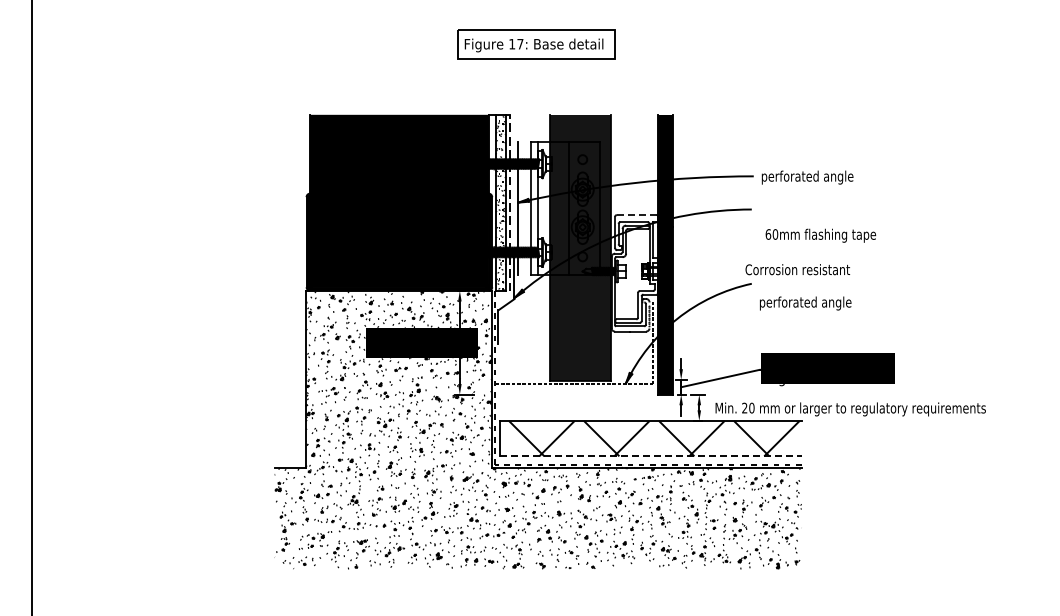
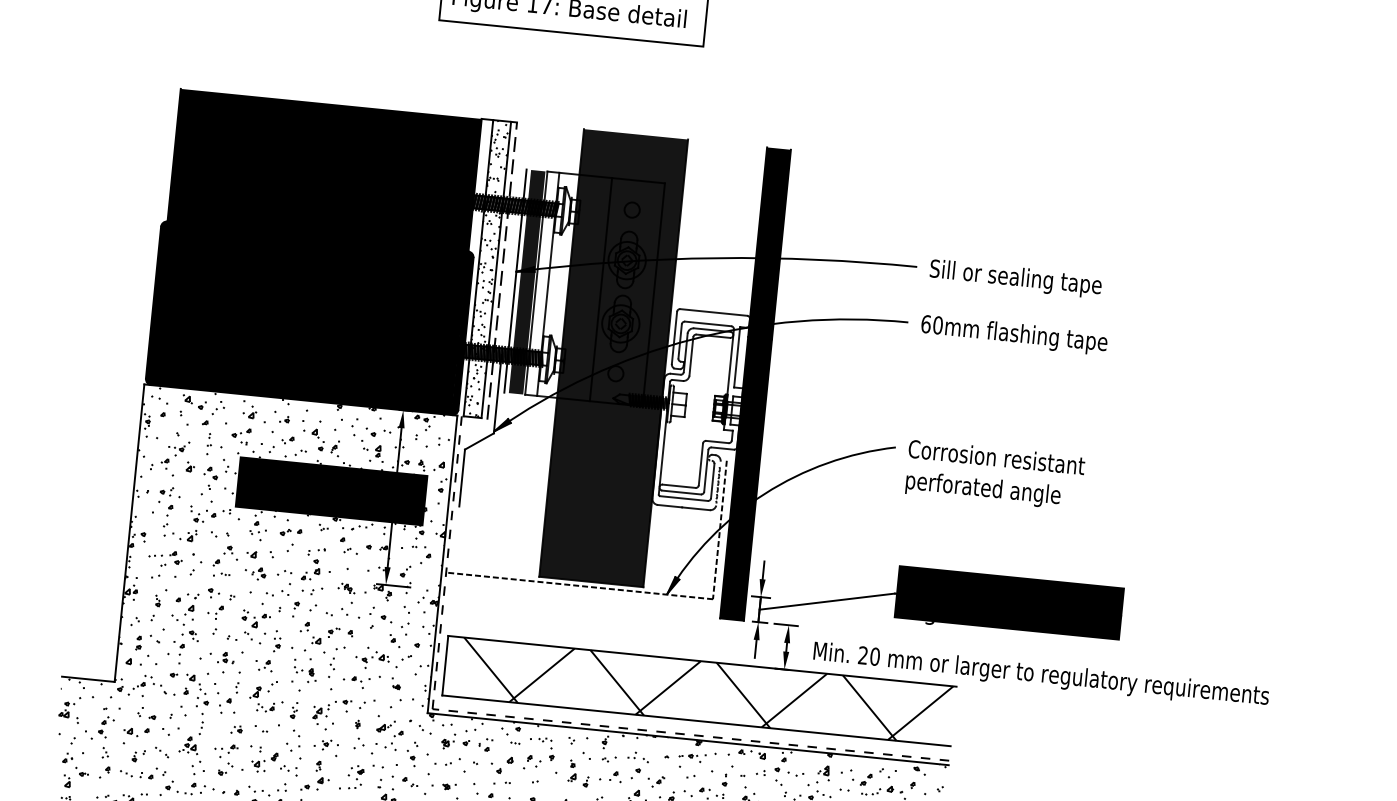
text: (812, 177) -> (1015, 278), perforated angle -> Sill or sealing tape
fill: (524, 207) -> (526, 280), added
line: (636, 215) -> (713, 313), dashed -> solid
text: (820, 235) -> (1013, 334), moved
text: (797, 269) -> (996, 456), moved
line: (651, 456) -> (698, 721), dashed -> solid

